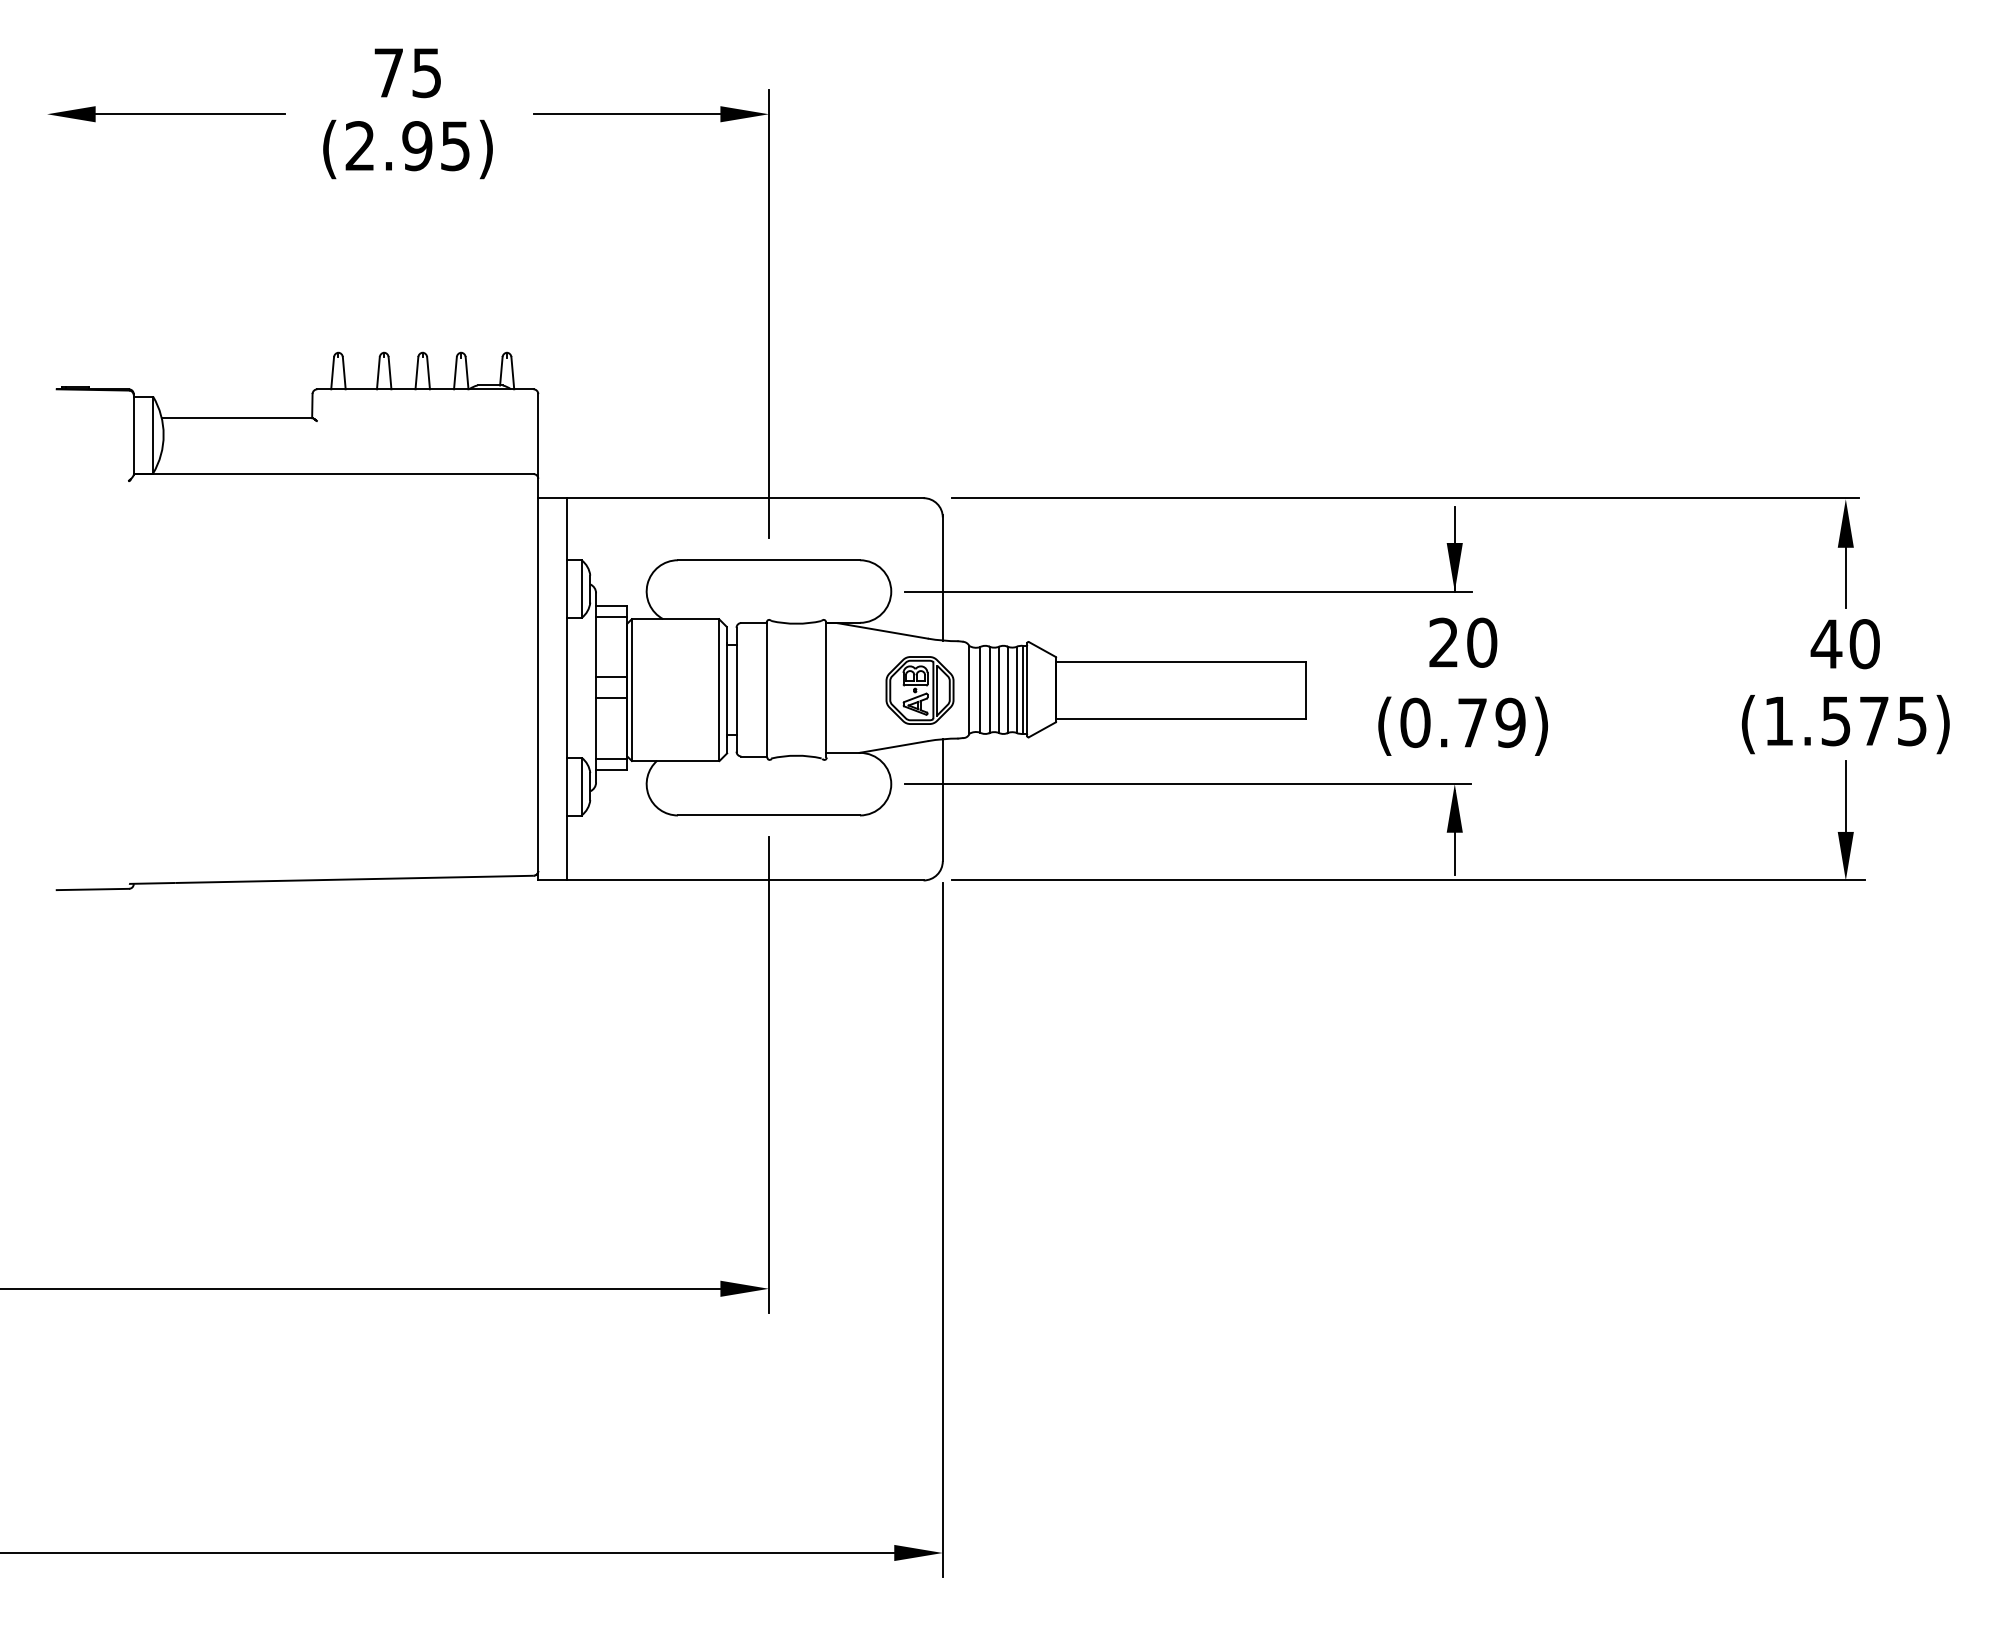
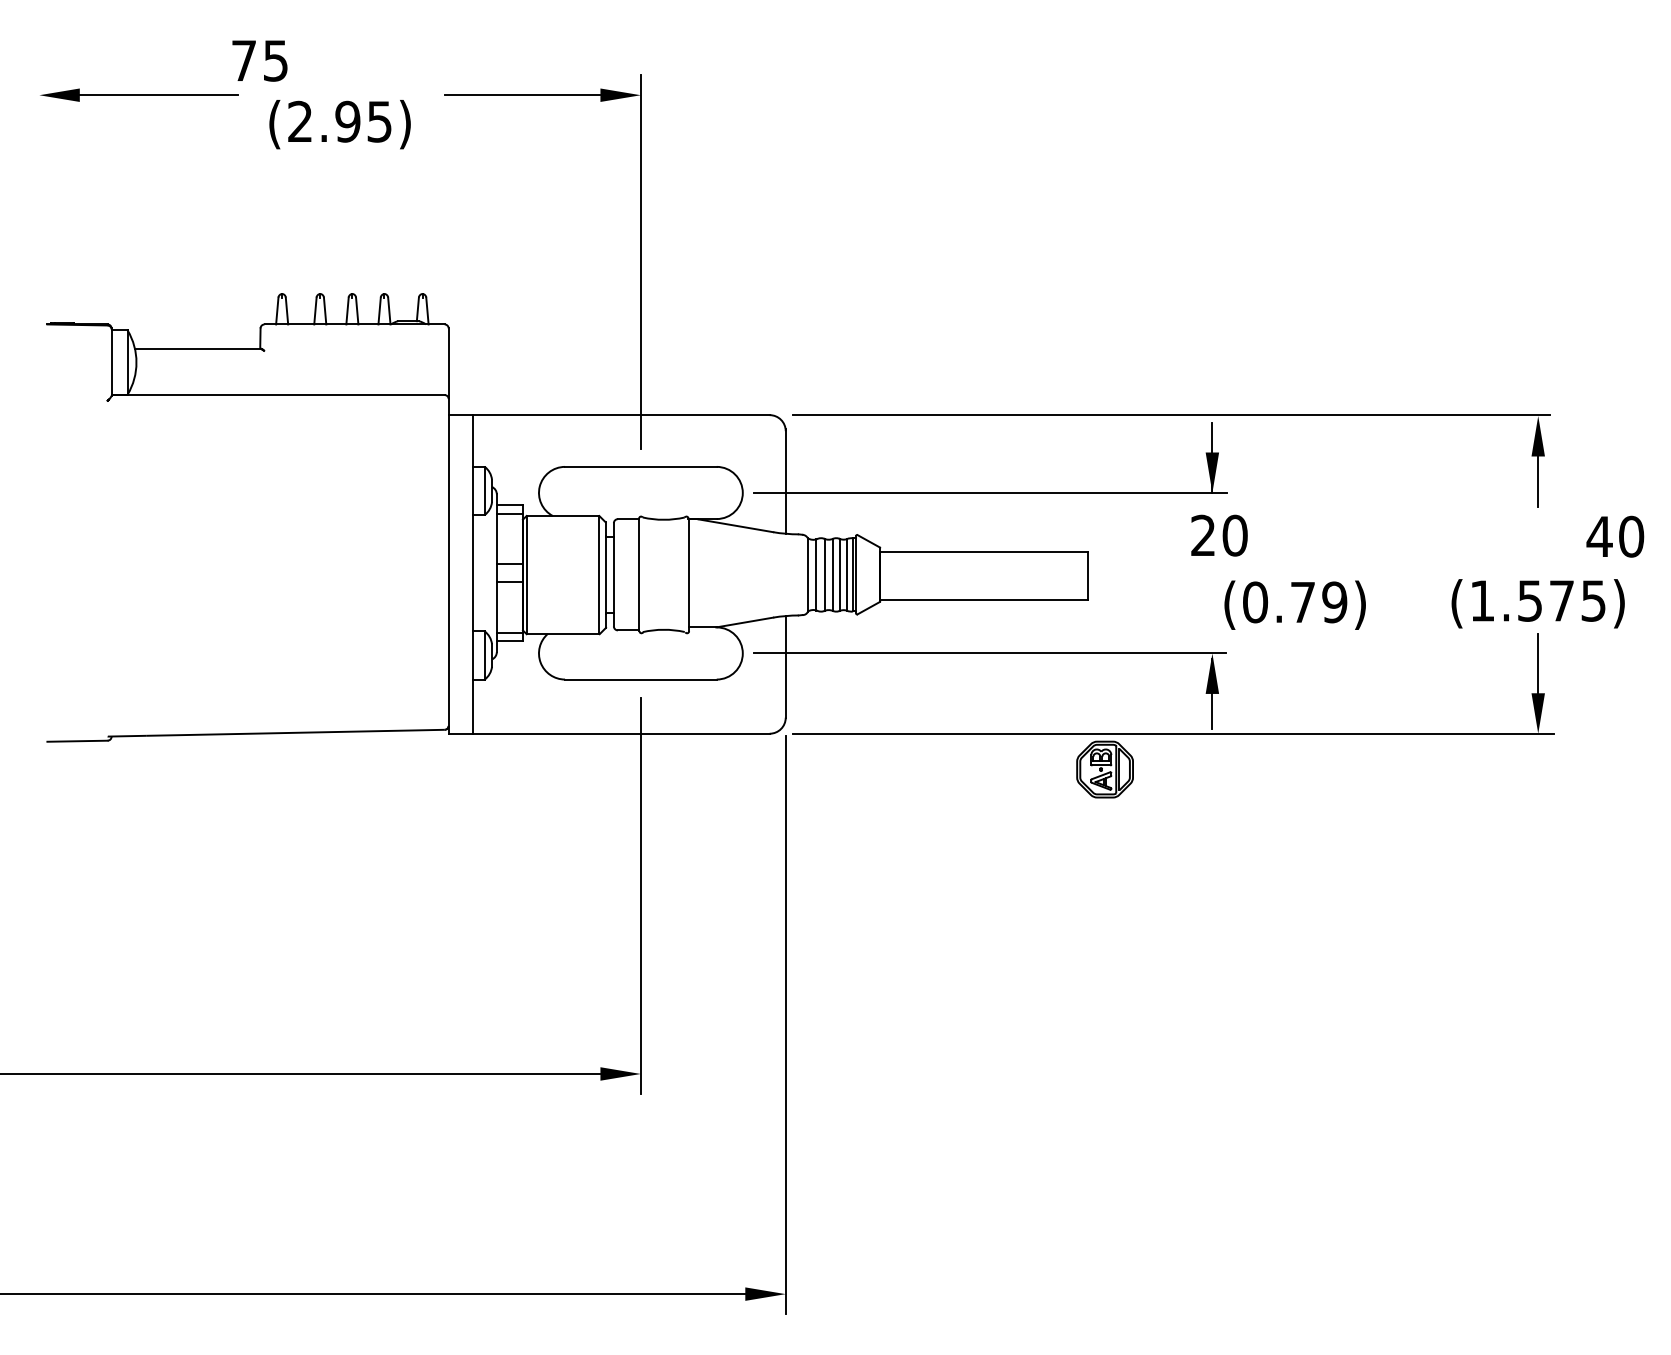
text: (407, 73) -> (259, 61), moved
text: (1844, 644) -> (1614, 537), moved
part: (919, 690) -> (1104, 769), moved
text: (1462, 725) -> (1294, 604), moved

